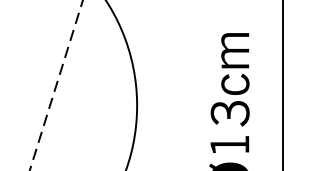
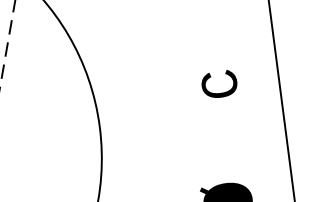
fill: (235, 50) -> (214, 41), removed
fill: (229, 113) -> (216, 121), removed
part: (229, 144) -> (221, 160), removed

